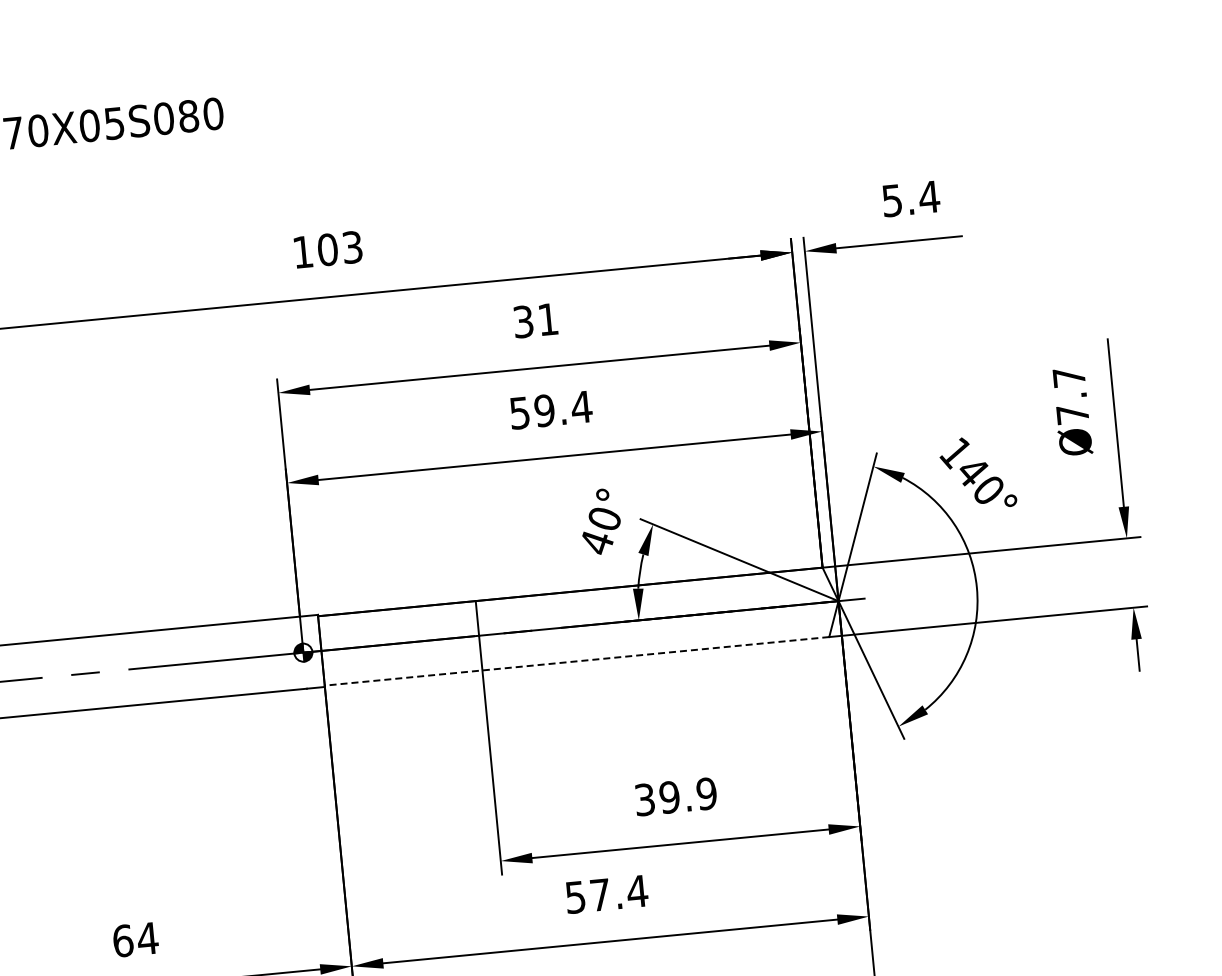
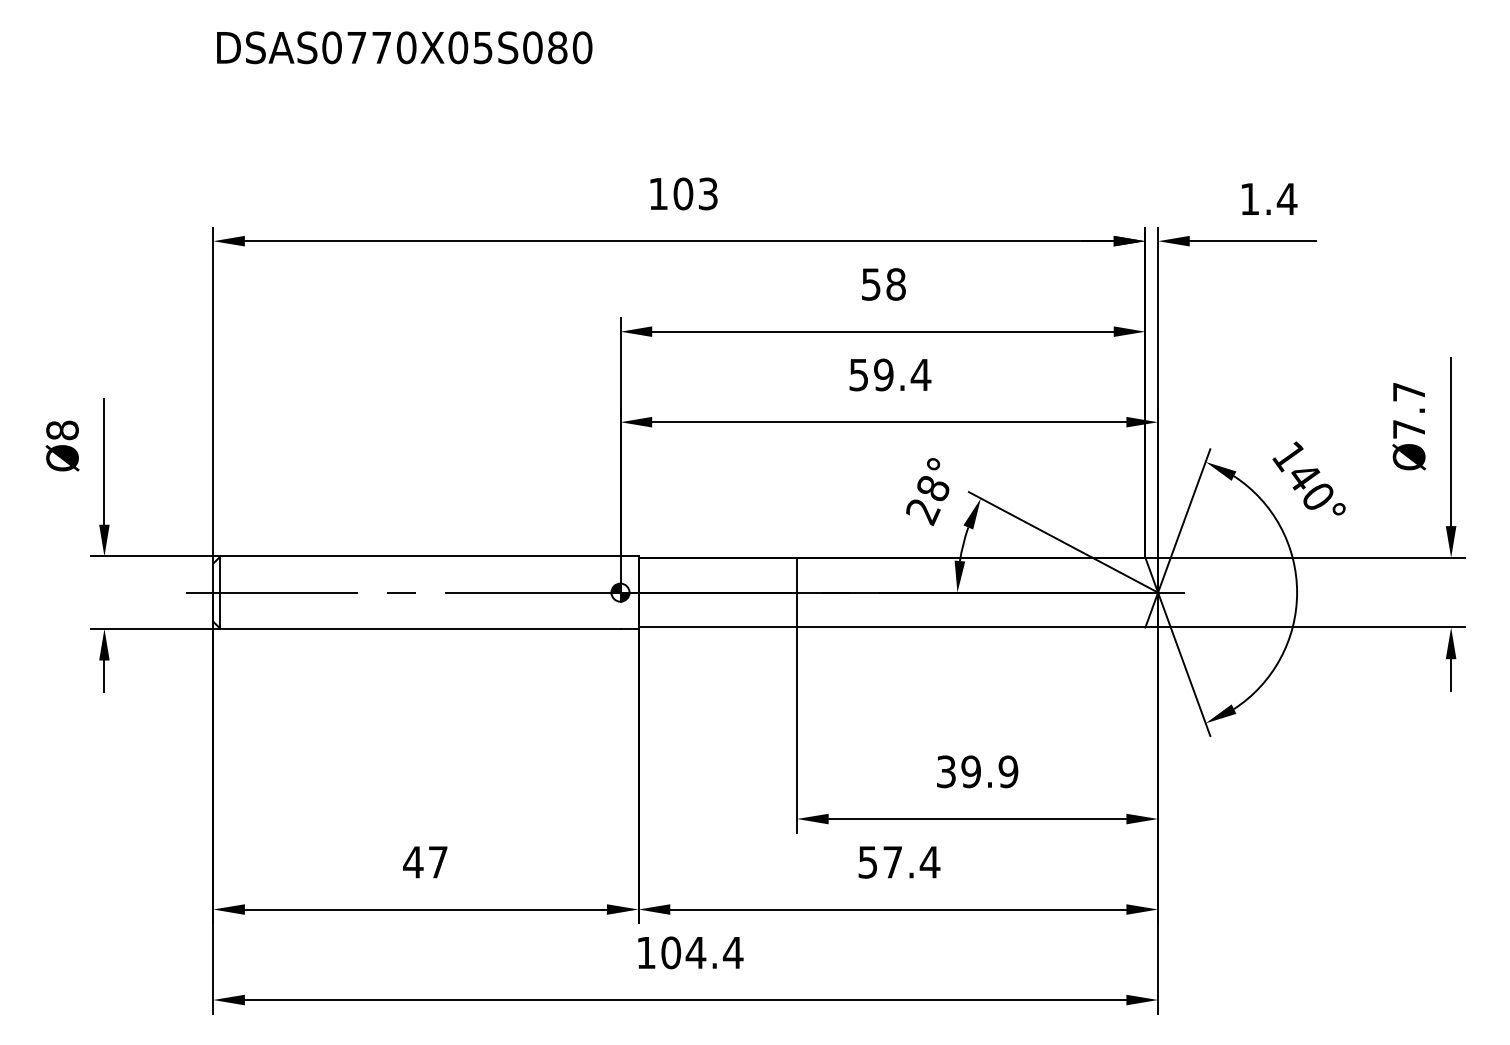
text: (891, 201) -> (1249, 199), 5.4 -> 1.4
text: (535, 320) -> (883, 284), 31 -> 58
text: (600, 532) -> (927, 501), 40° -> 28°
line: (576, 661) -> (891, 627), dashed -> solid
text: (135, 939) -> (425, 862), 64 -> 47

